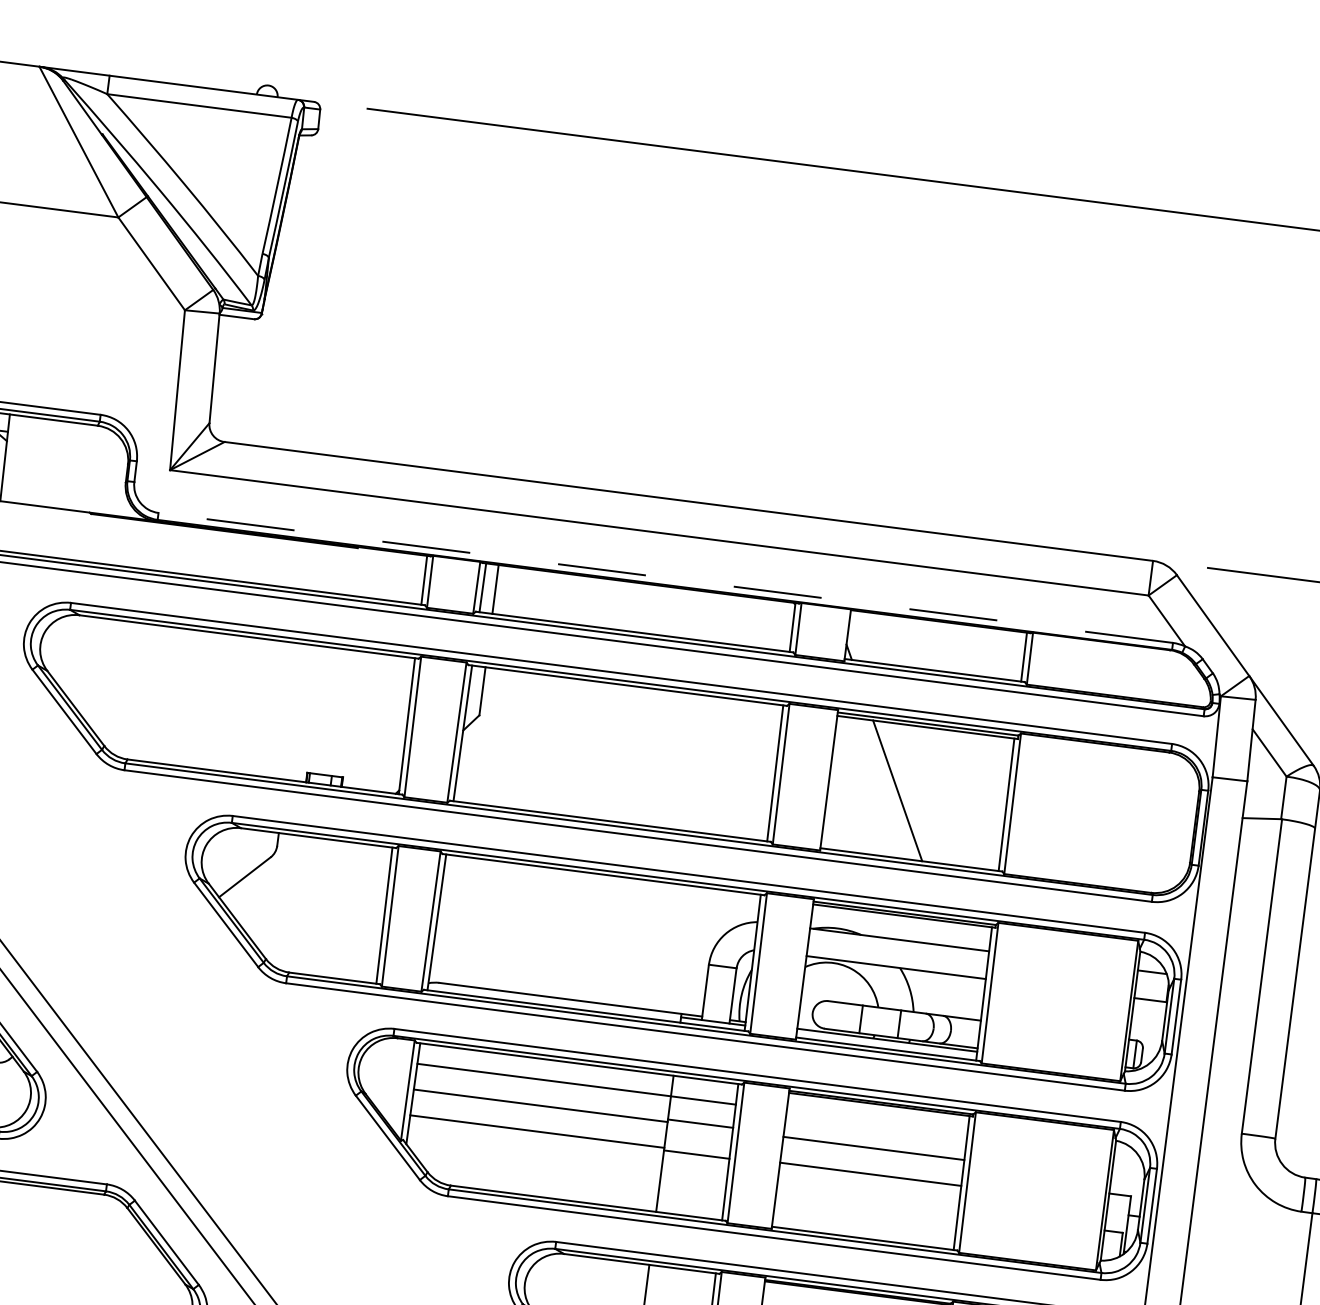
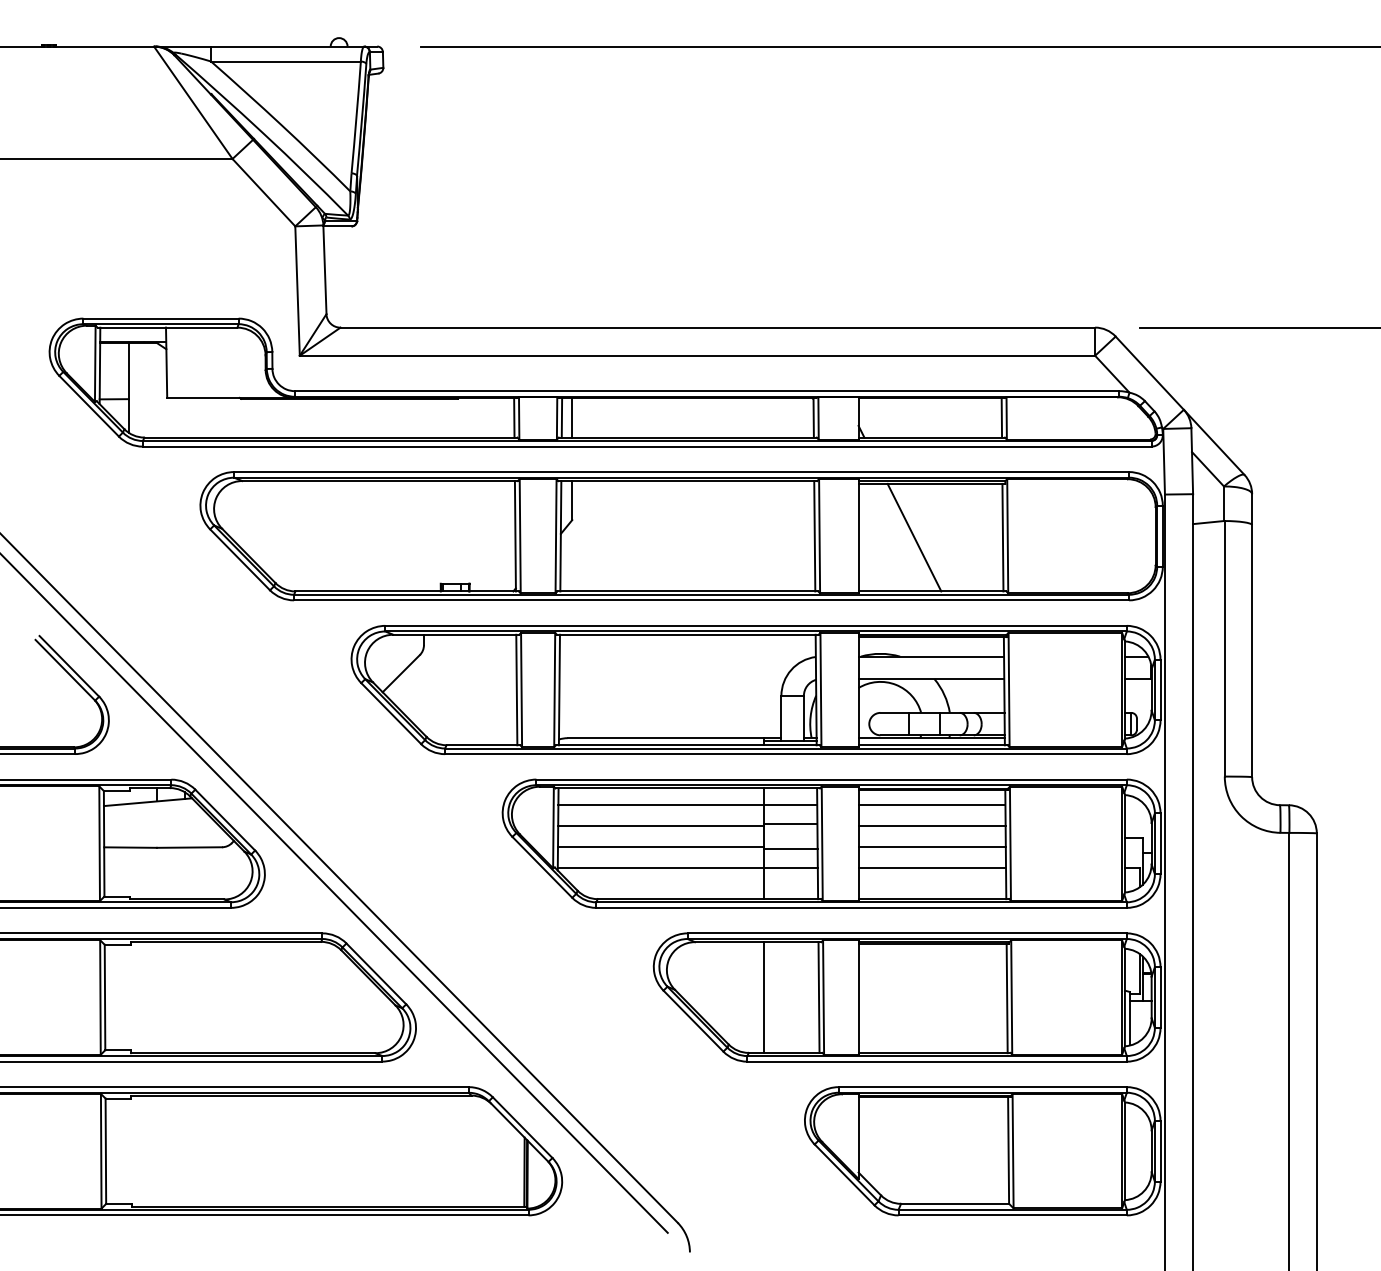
line: (664, 578) -> (706, 391), dashed -> solid
line: (876, 1123) -> (931, 805), added
line: (566, 1160) -> (687, 867), added
line: (867, 1199) -> (932, 867), added

